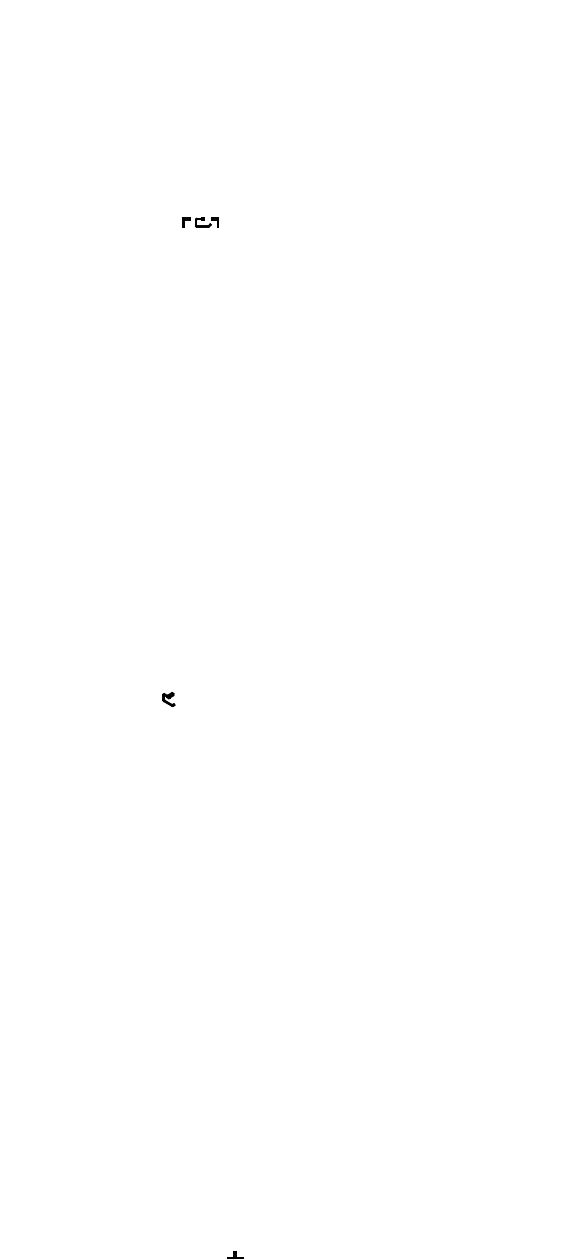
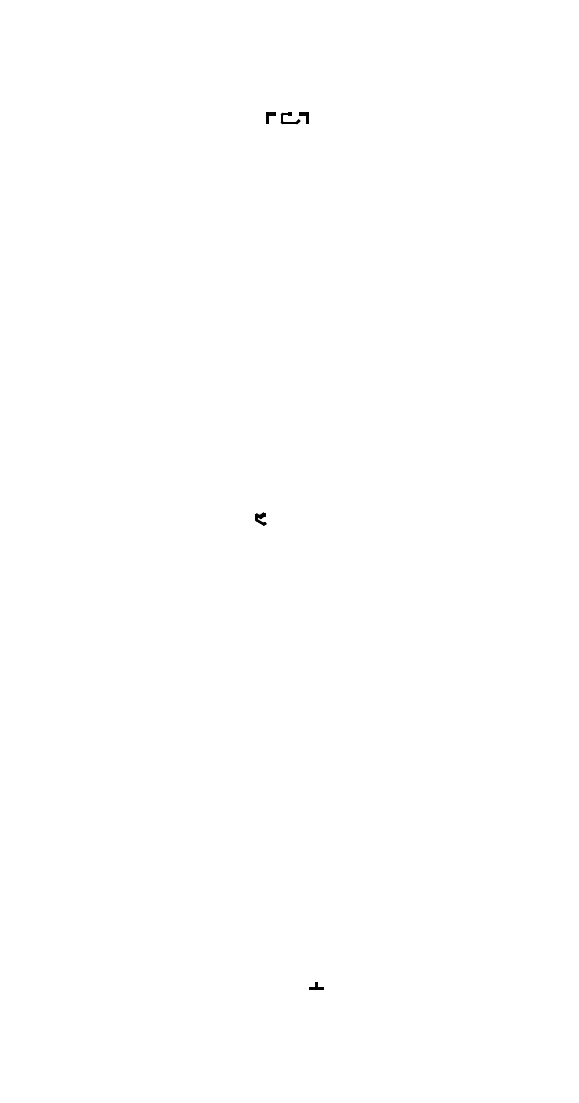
part: (200, 221) -> (287, 117), size x1.4

